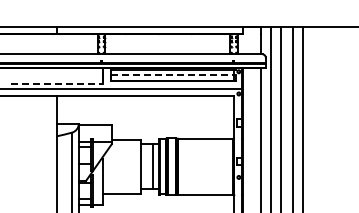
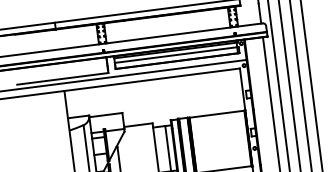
line: (173, 74) -> (176, 54), dashed -> solid
line: (57, 84) -> (63, 79), dashed -> solid

